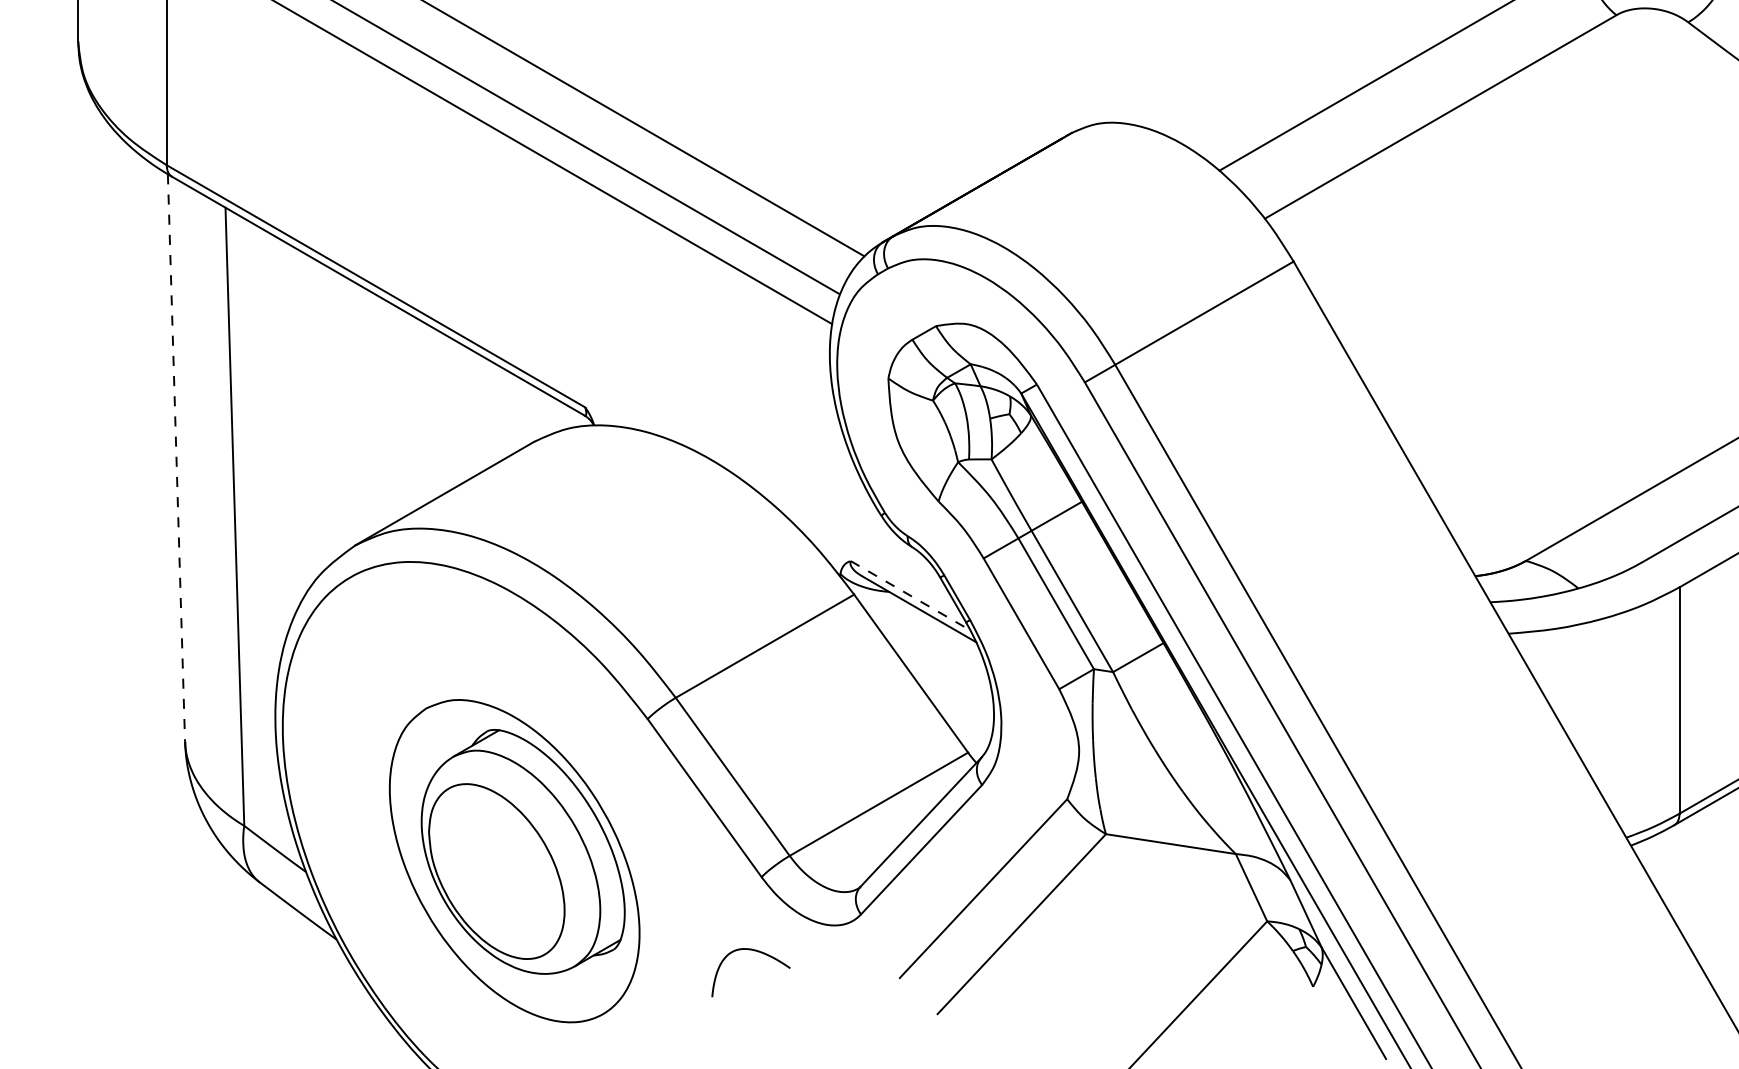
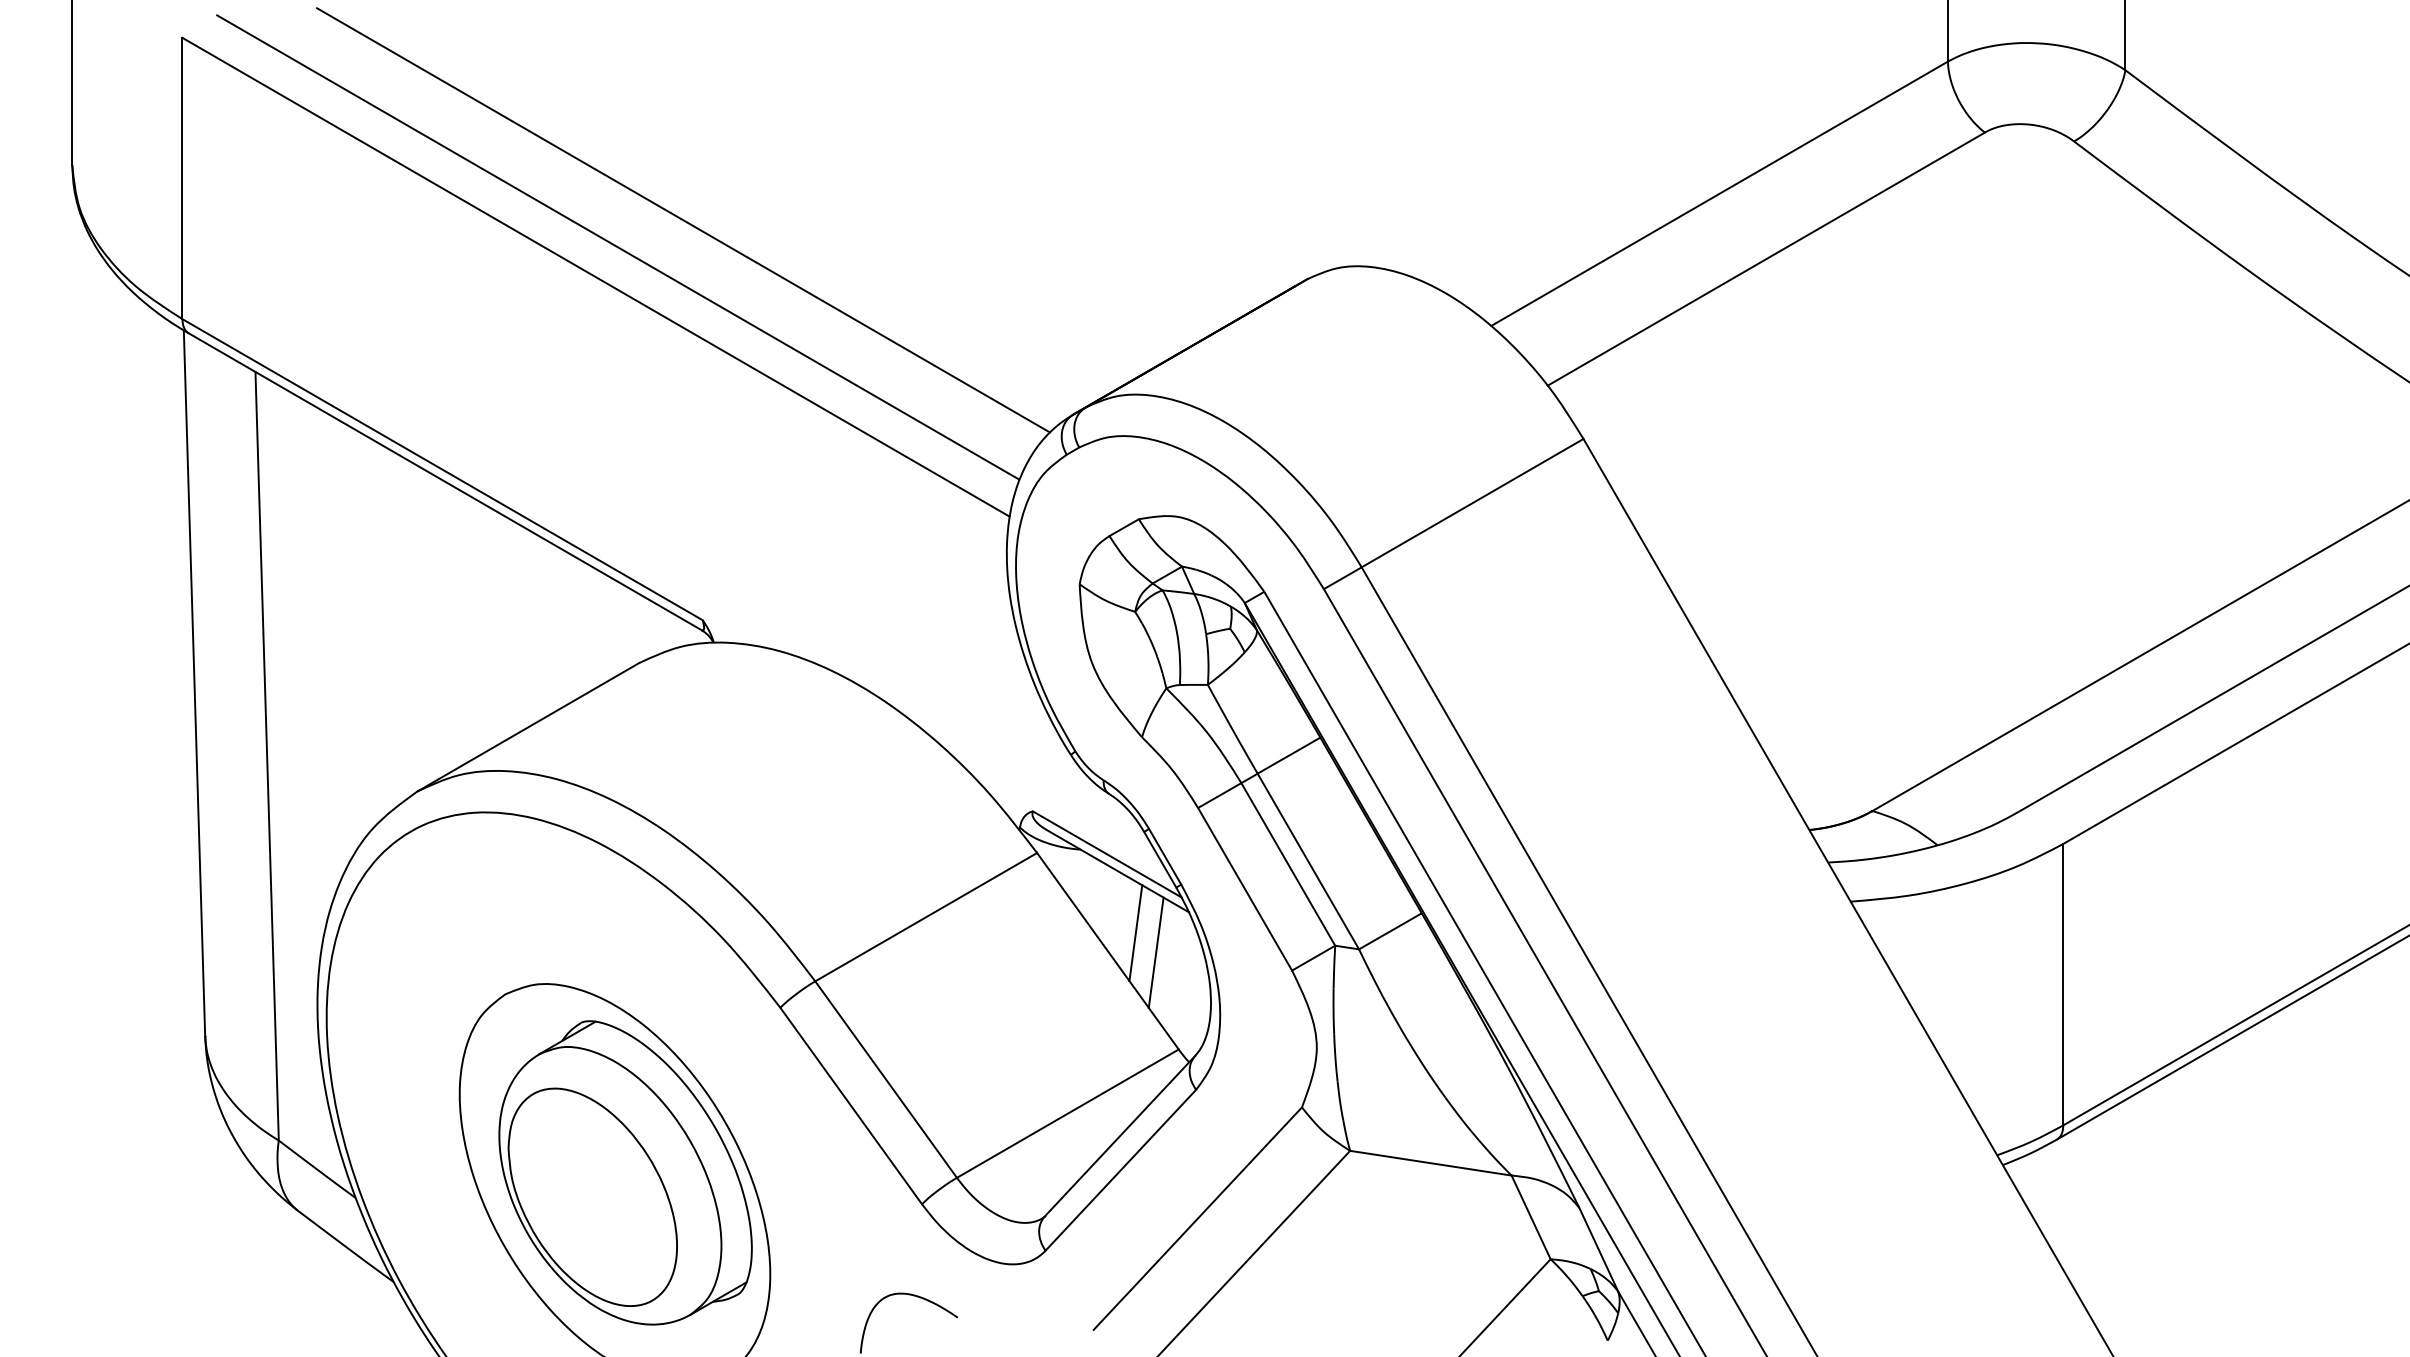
line: (176, 458) -> (194, 683), dashed -> solid
line: (910, 595) -> (1107, 854), dashed -> solid
line: (933, 659) -> (1135, 933), added
line: (949, 674) -> (1155, 952), added

